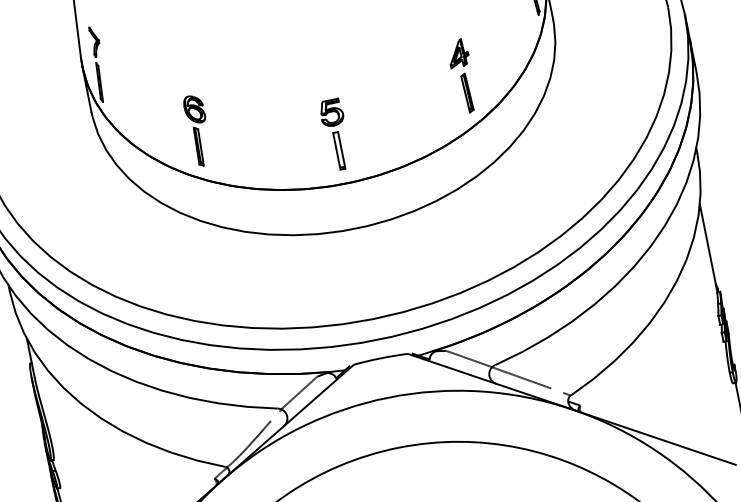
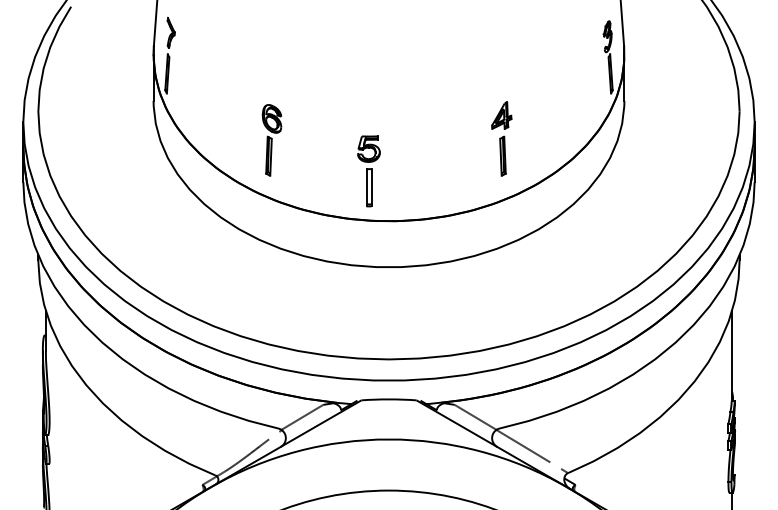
part: (462, 75) -> (501, 138), moved
part: (198, 130) -> (271, 140), moved
part: (335, 134) -> (368, 171), moved

